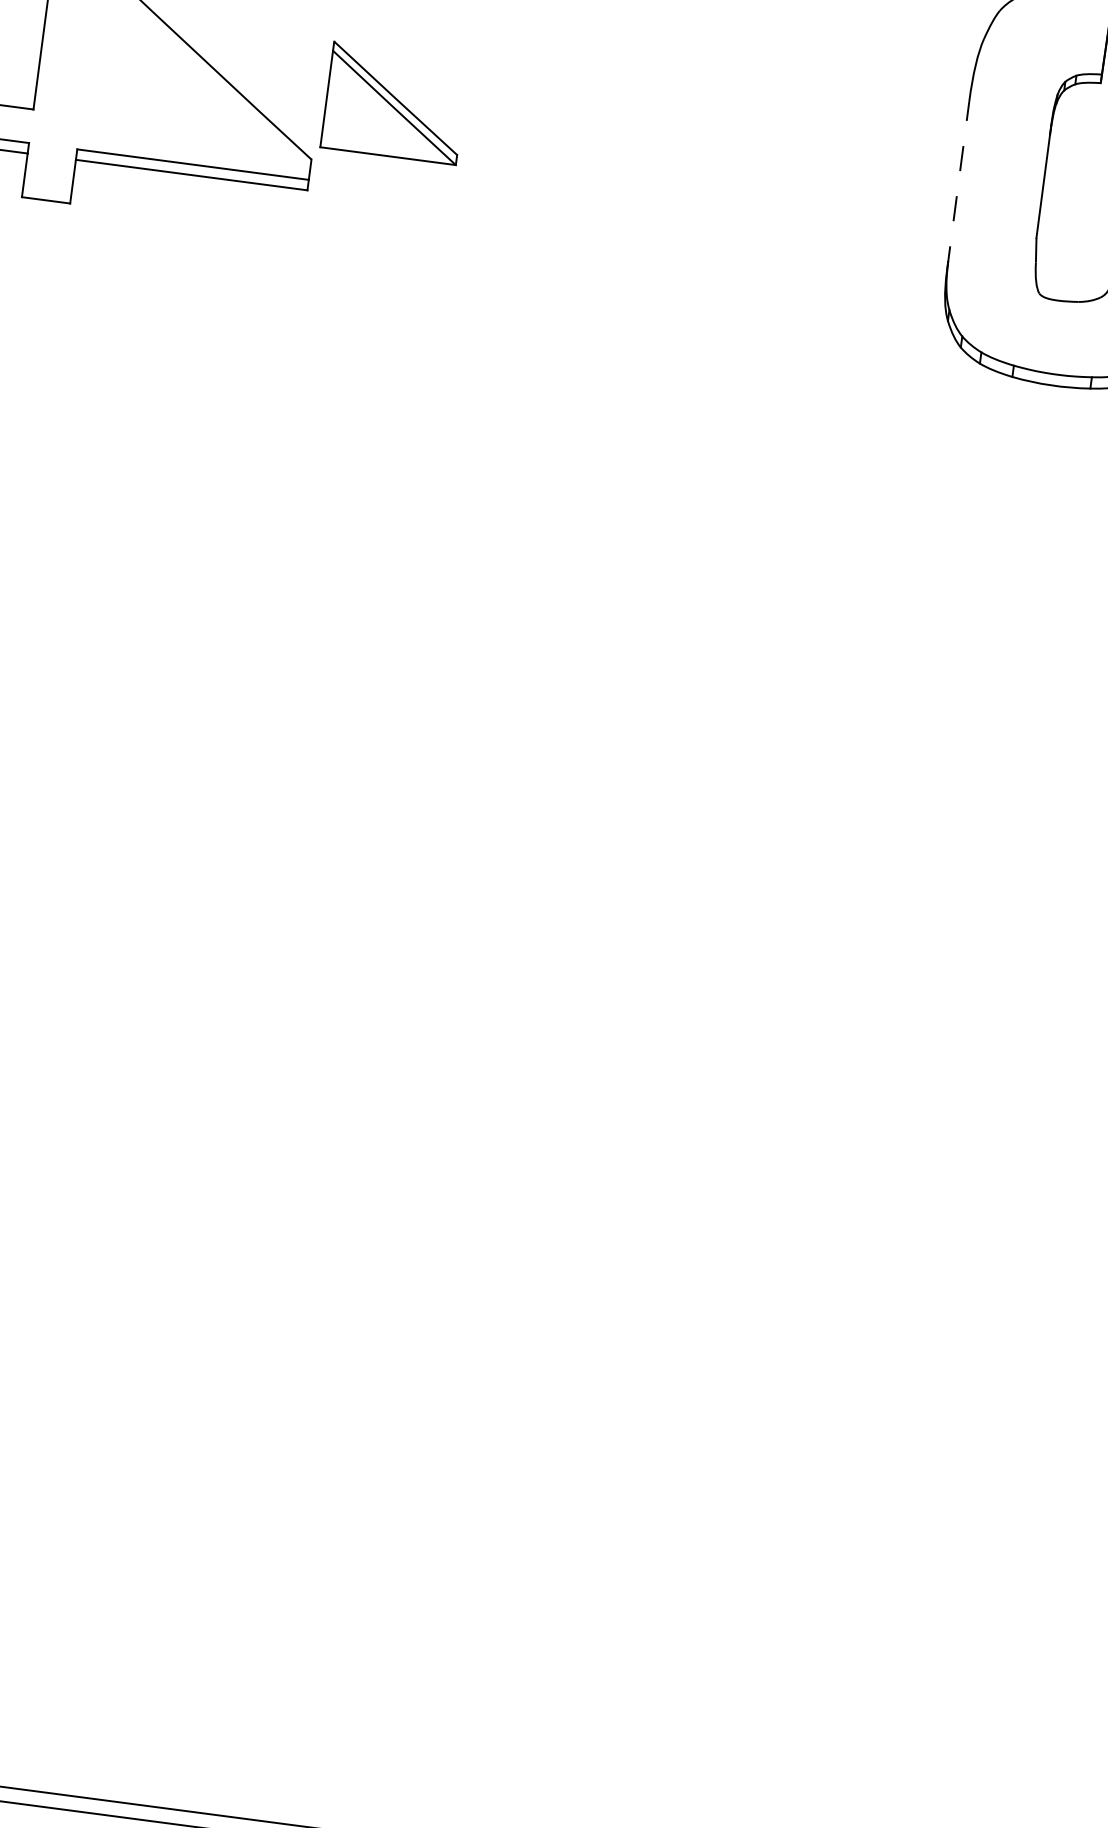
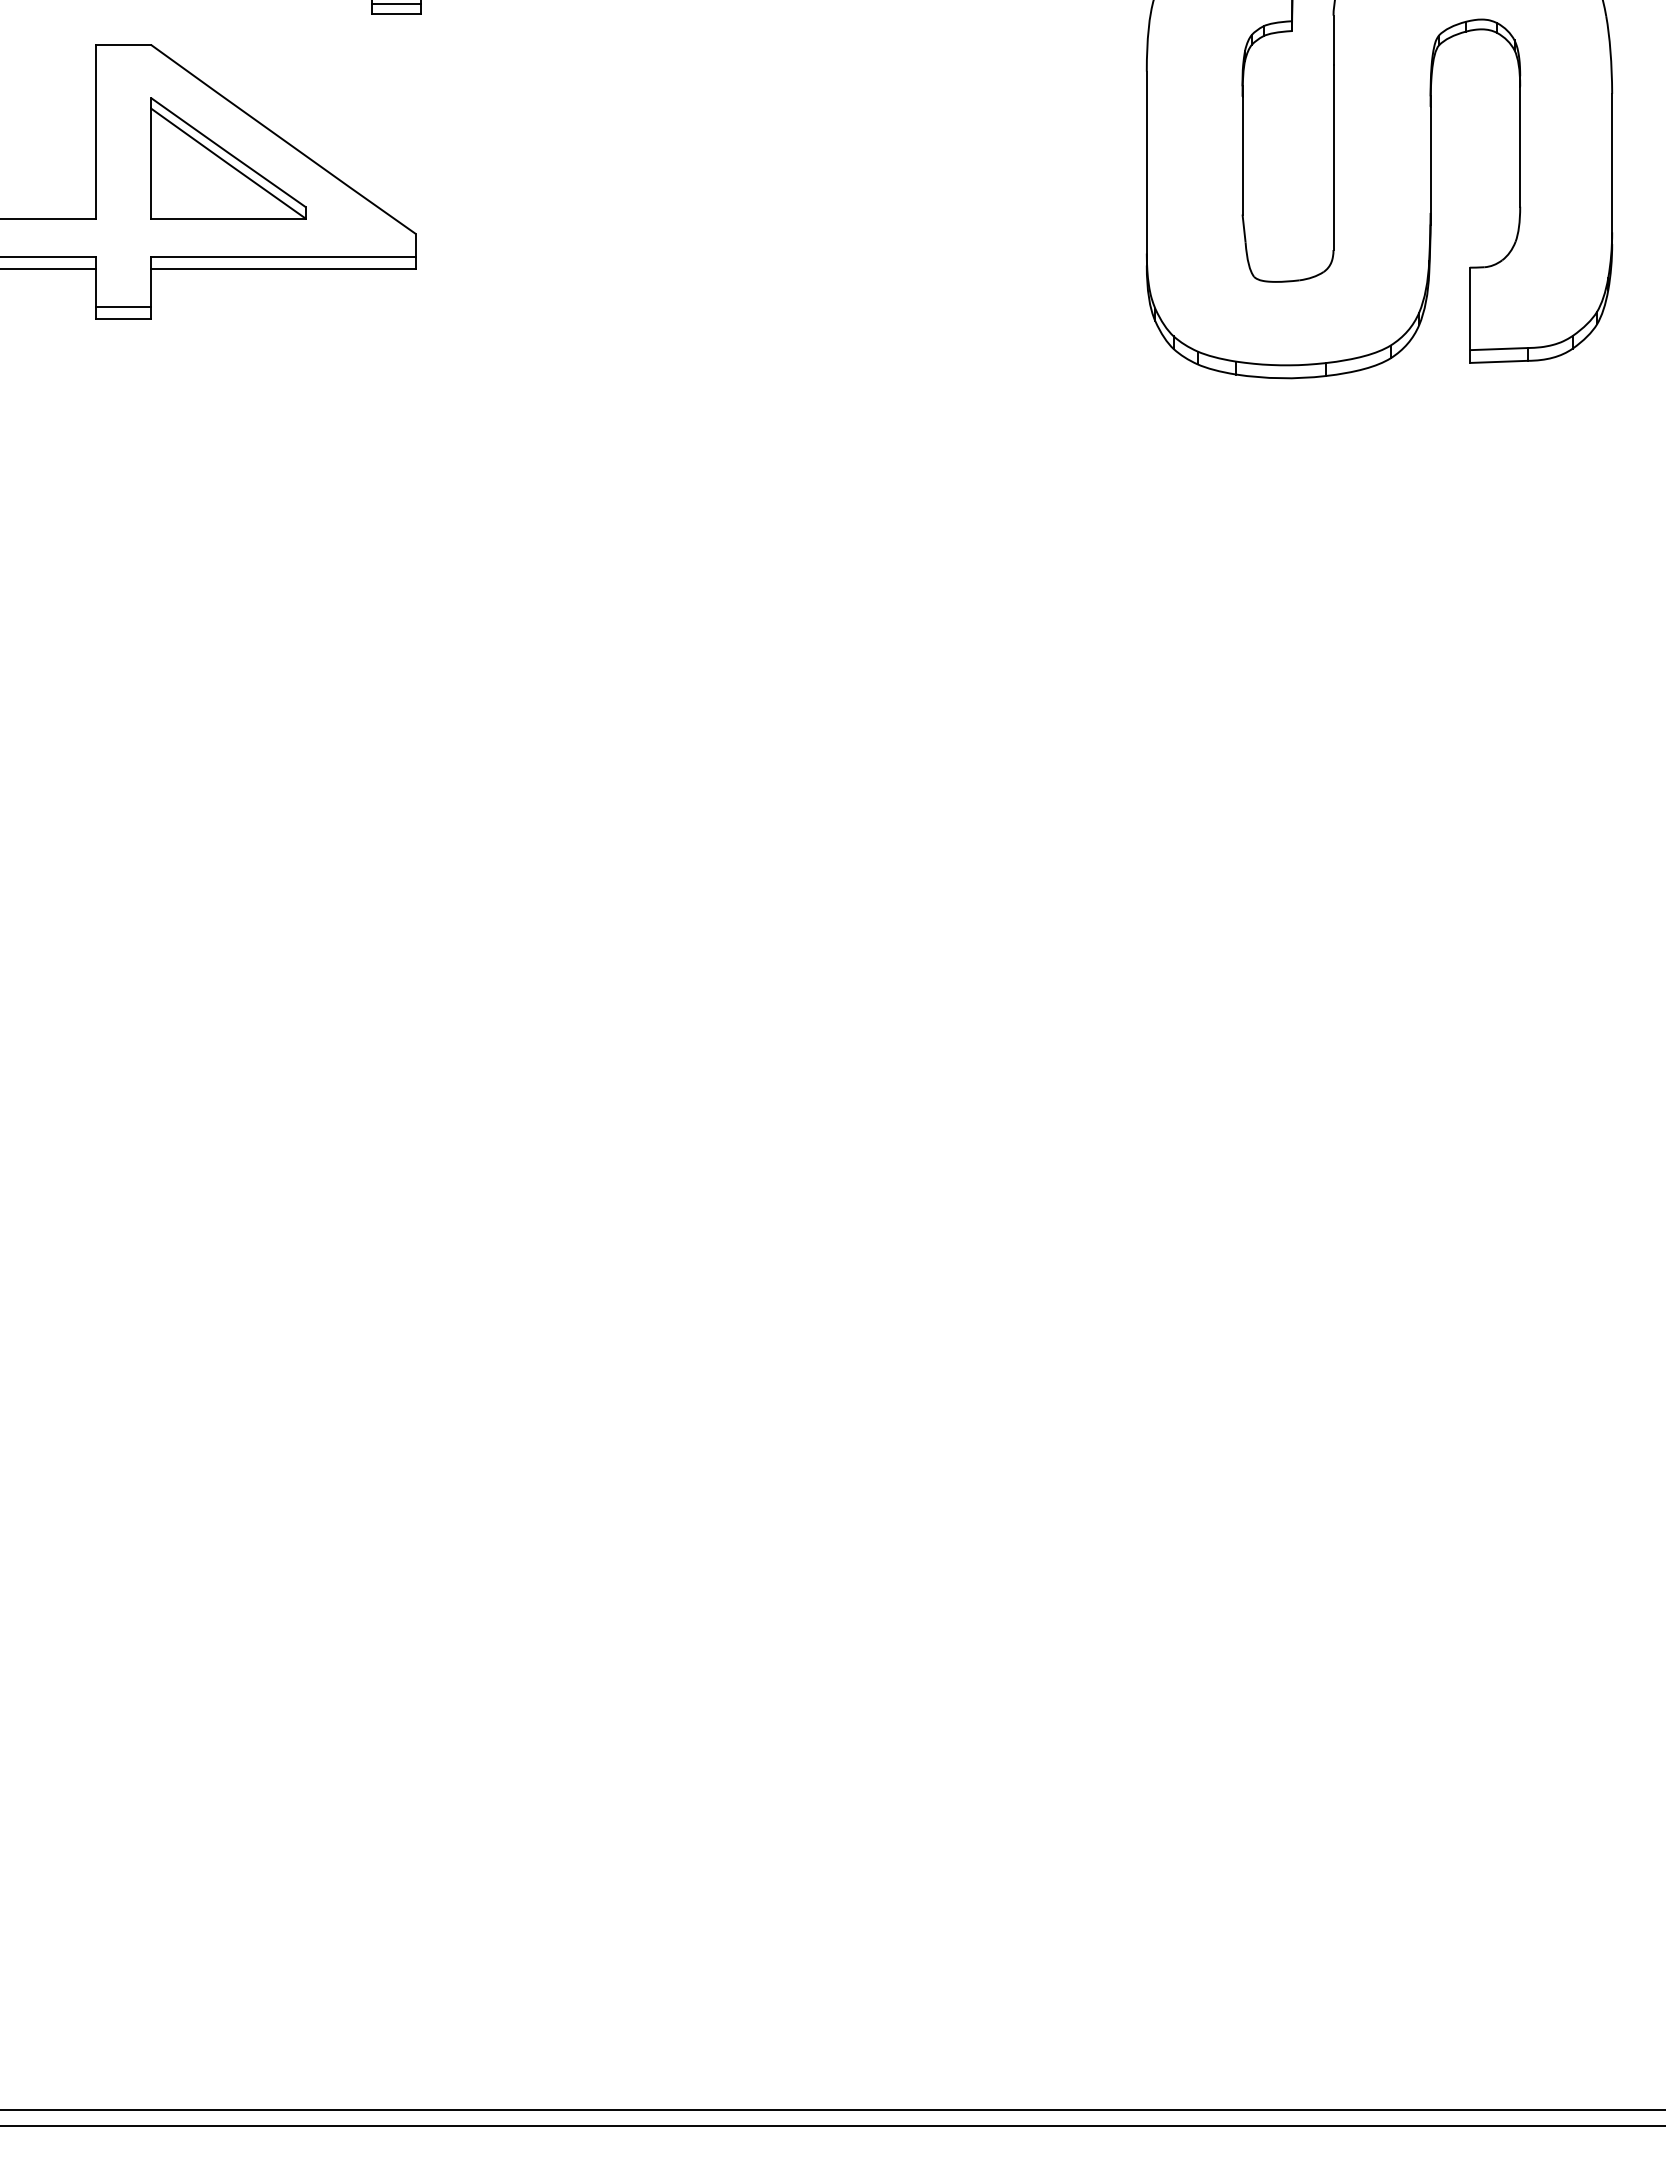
part: (395, 103) -> (228, 158), moved
line: (957, 186) -> (1146, 168), dashed -> solid
line: (46, 189) -> (122, 306), added

